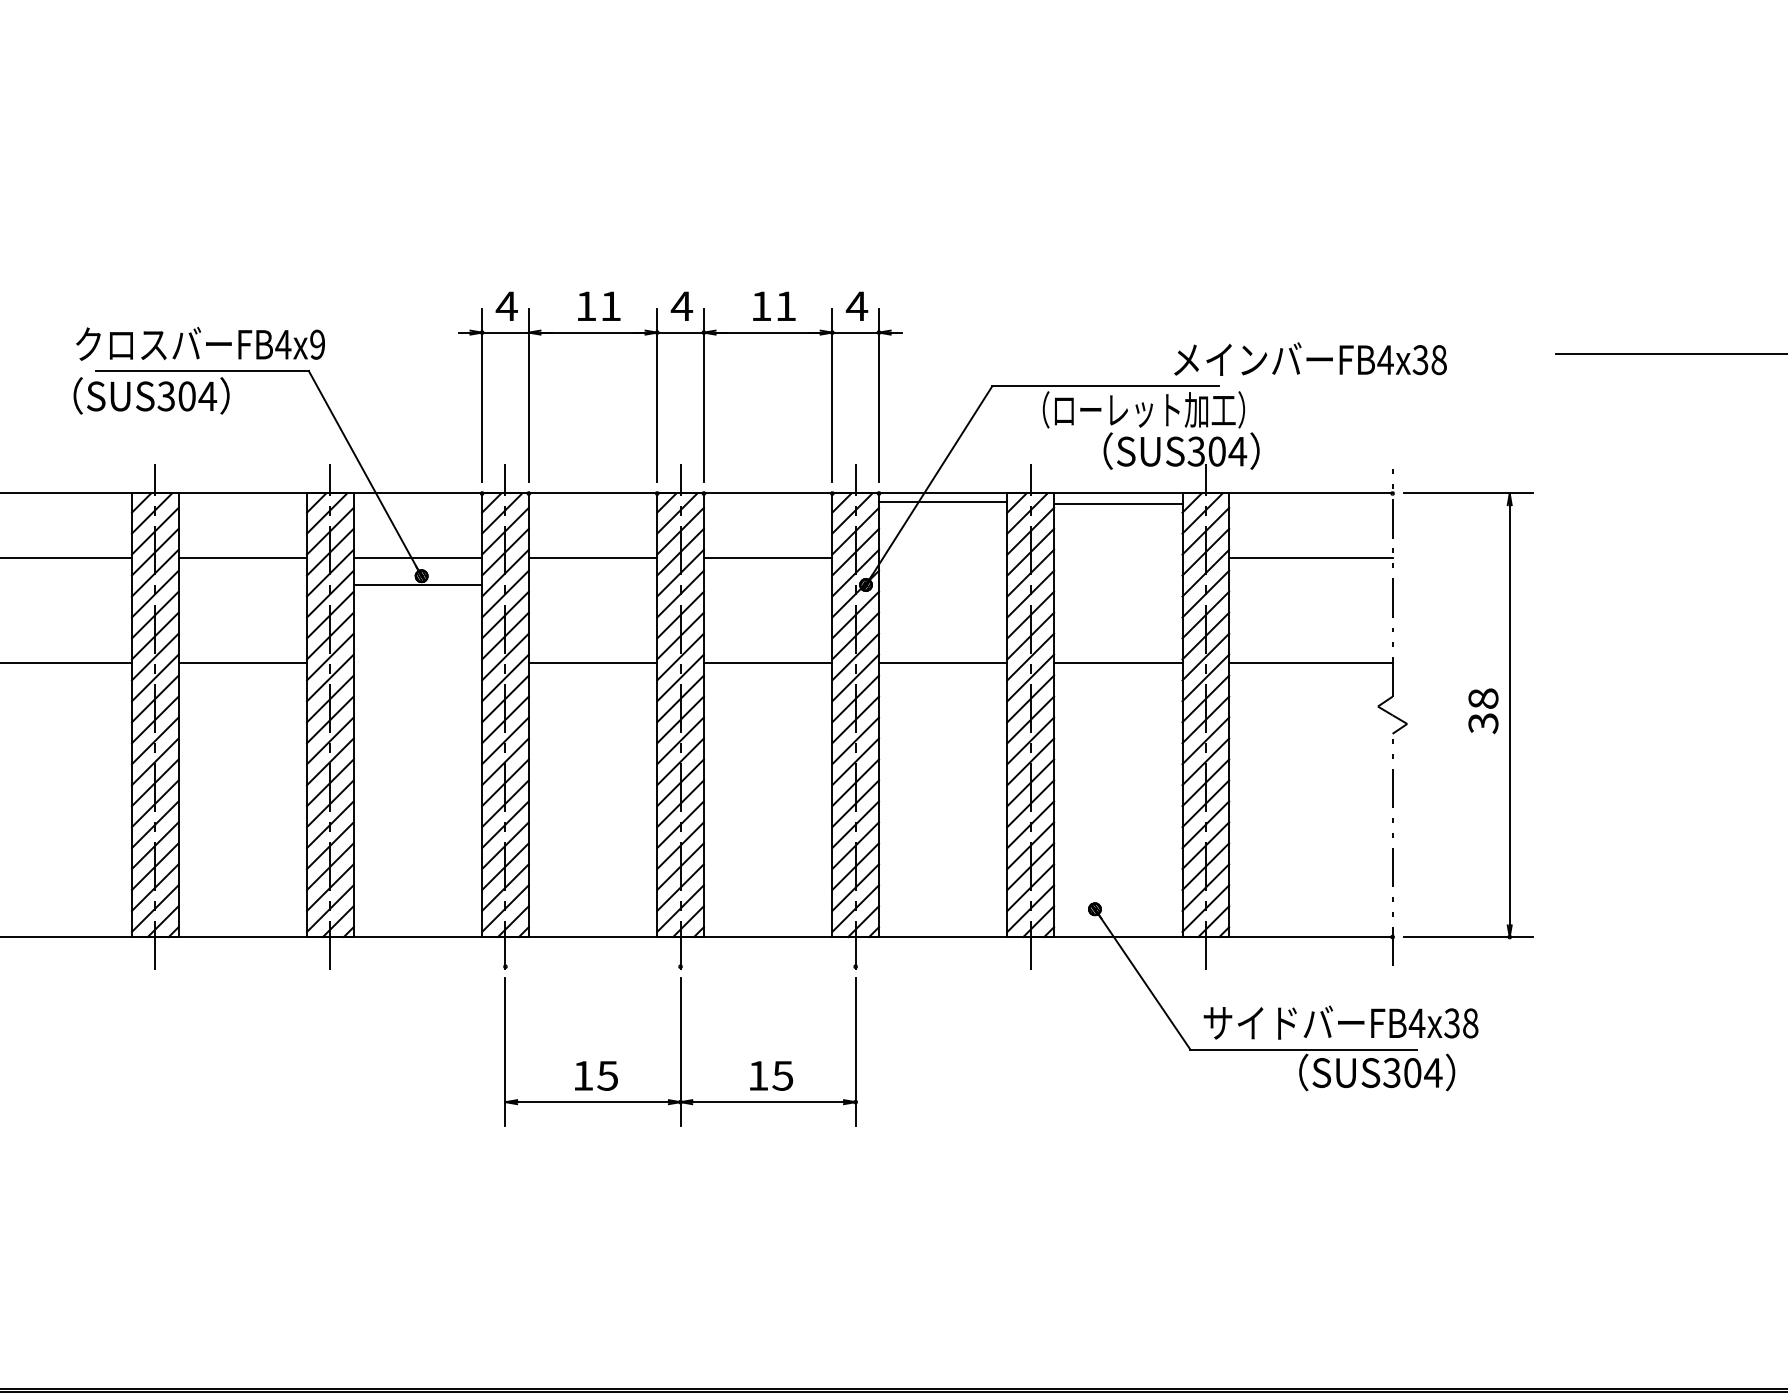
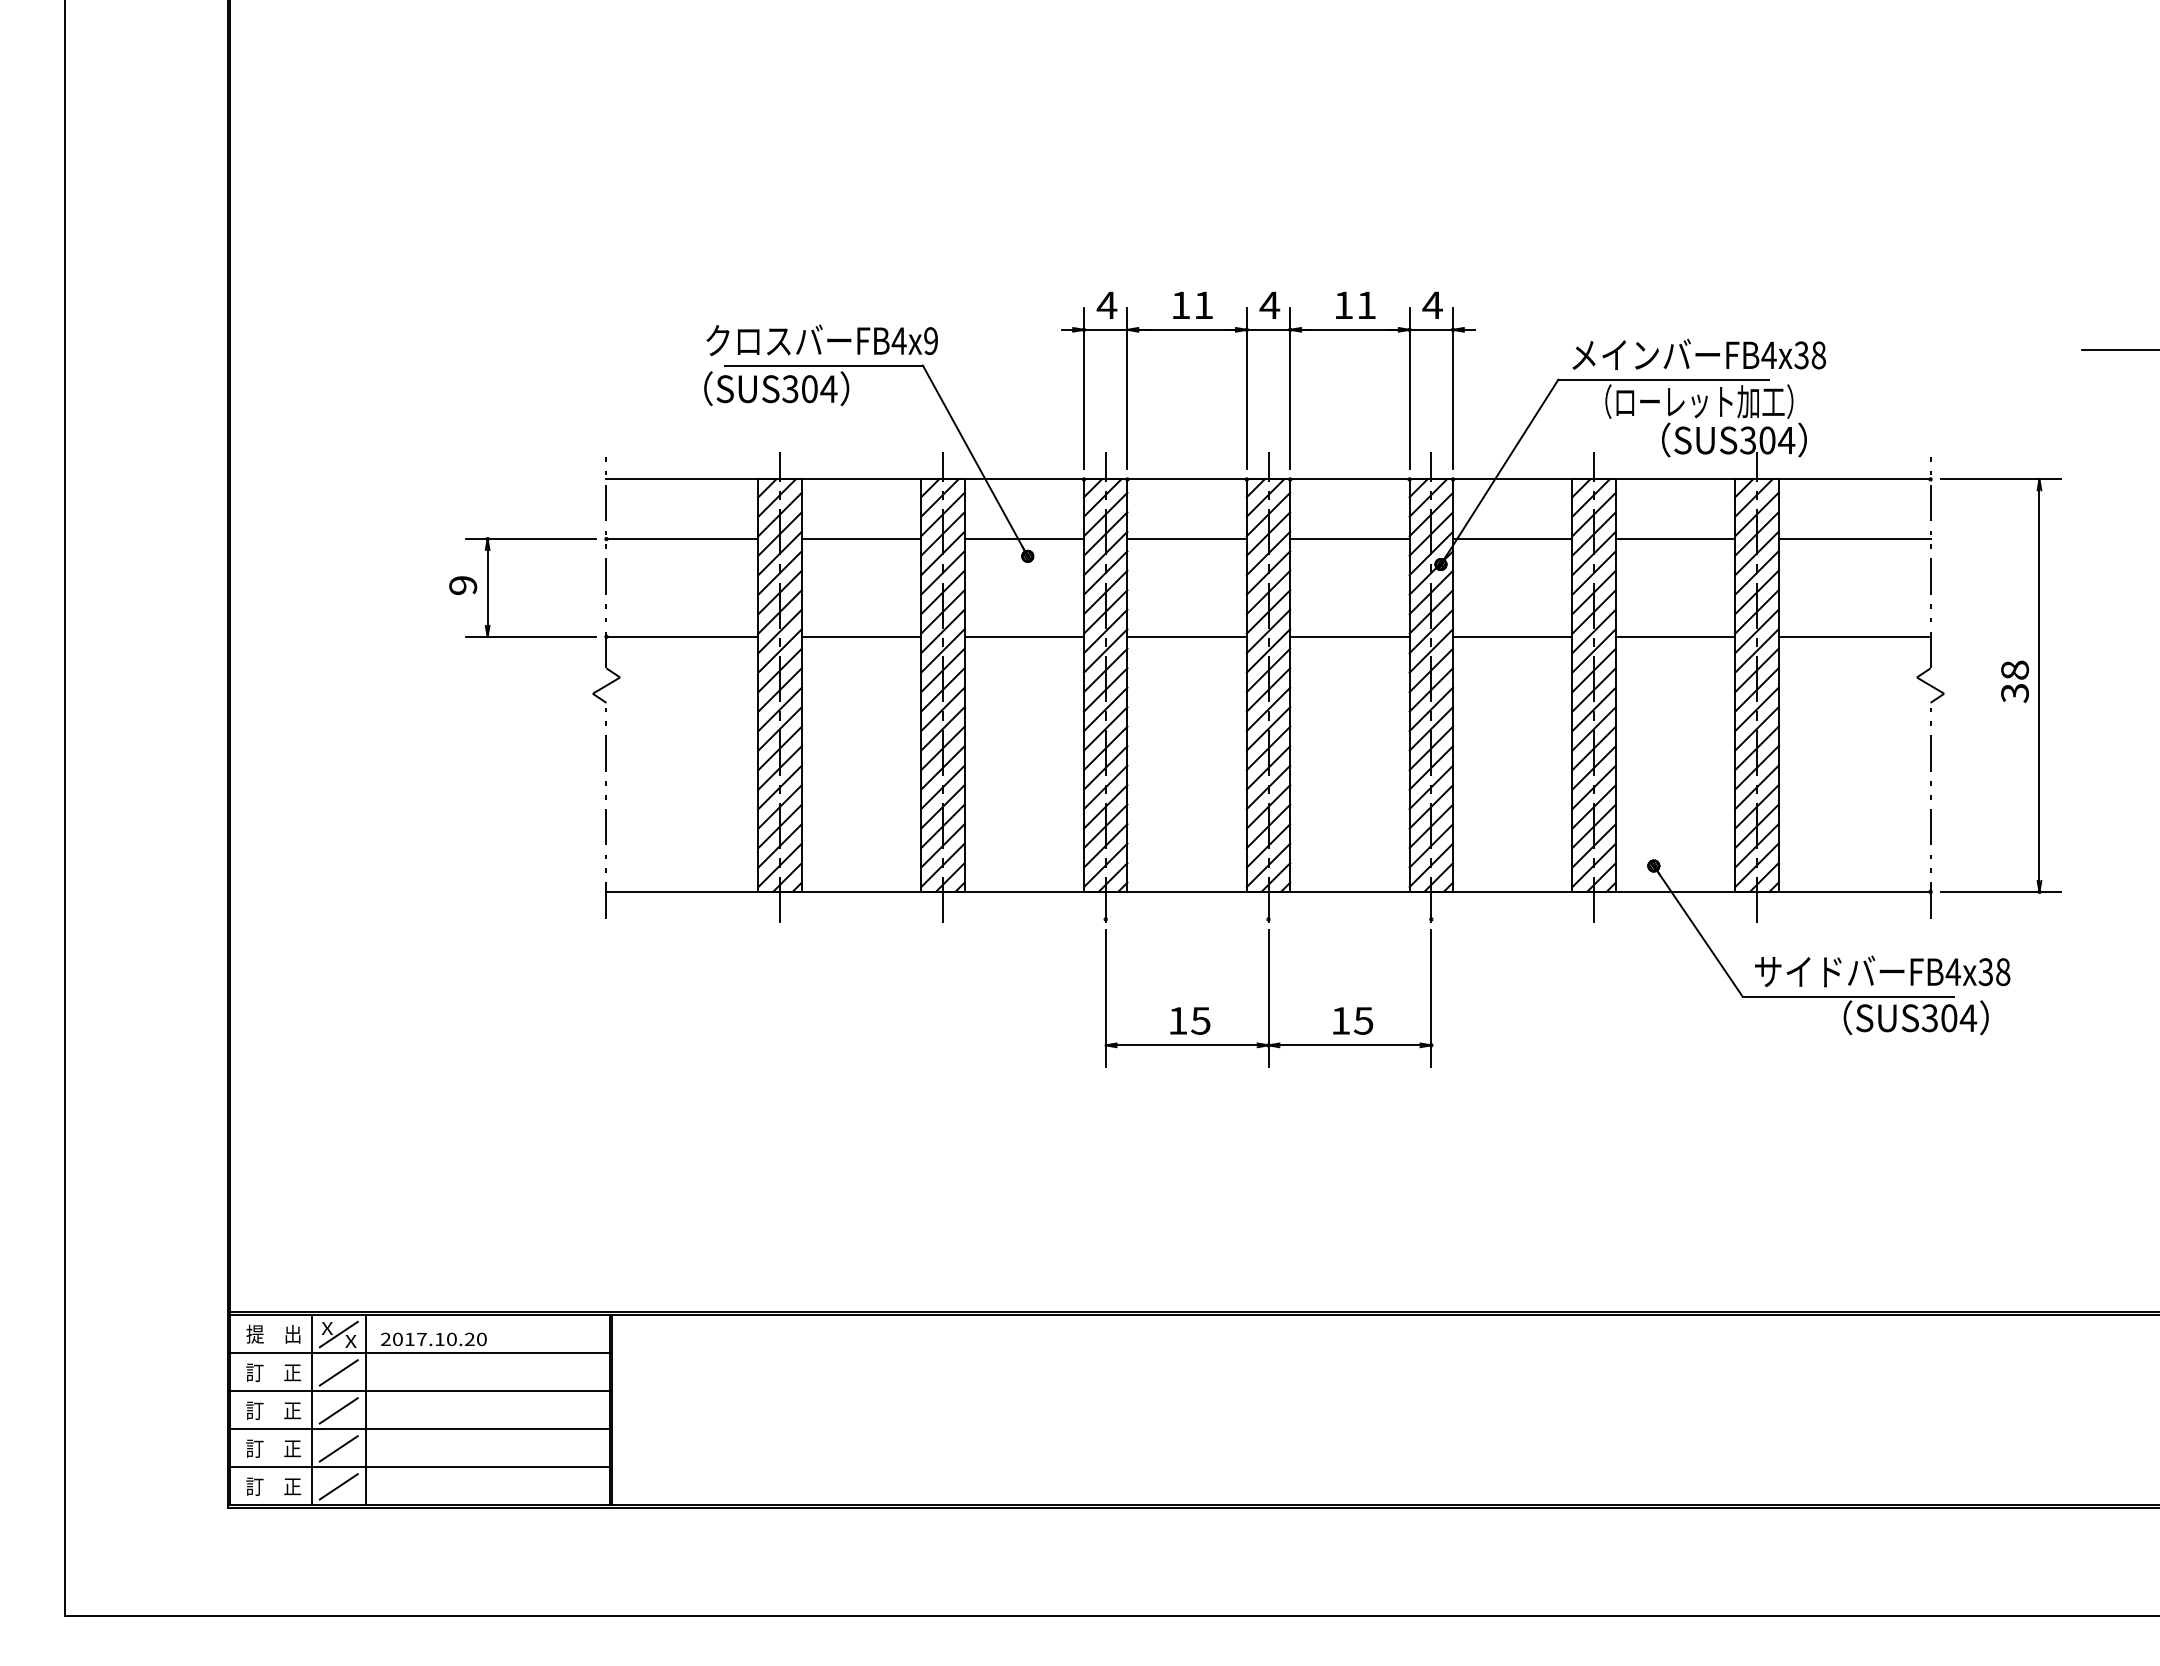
text: (1310, 358) -> (1699, 353), moved
line: (942, 502) -> (1512, 539), moved
line: (1118, 504) -> (1675, 539), moved
line: (418, 585) -> (1024, 636), moved

